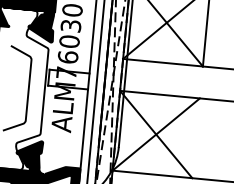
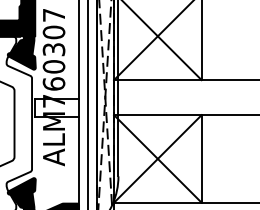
line: (196, 137) -> (201, 158), added

